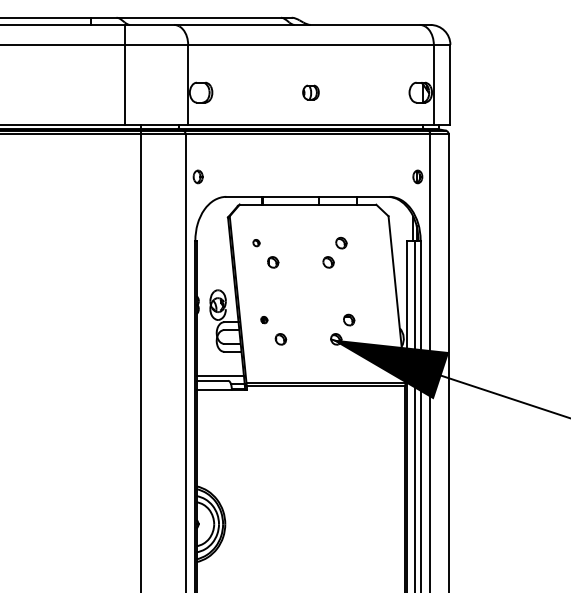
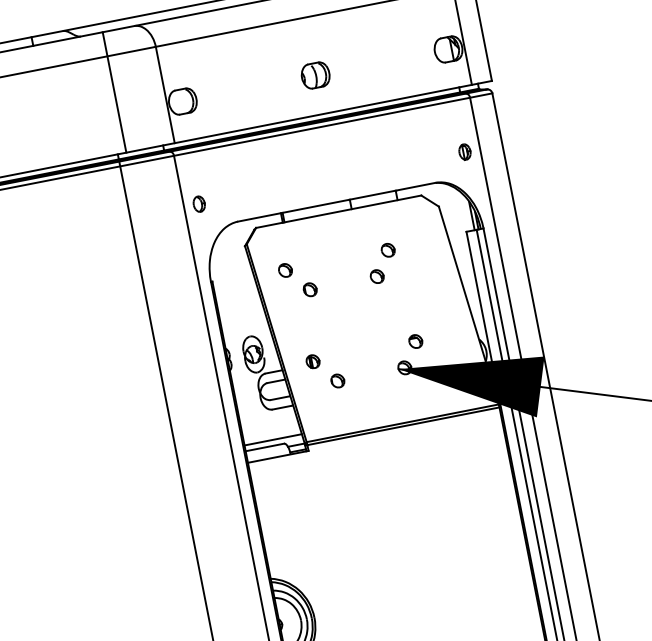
line: (125, 74) -> (114, 92), moved
part: (310, 92) -> (315, 75), size x1.43
part: (256, 242) -> (285, 269), size x1.67
part: (264, 319) -> (313, 360), size x1.67

